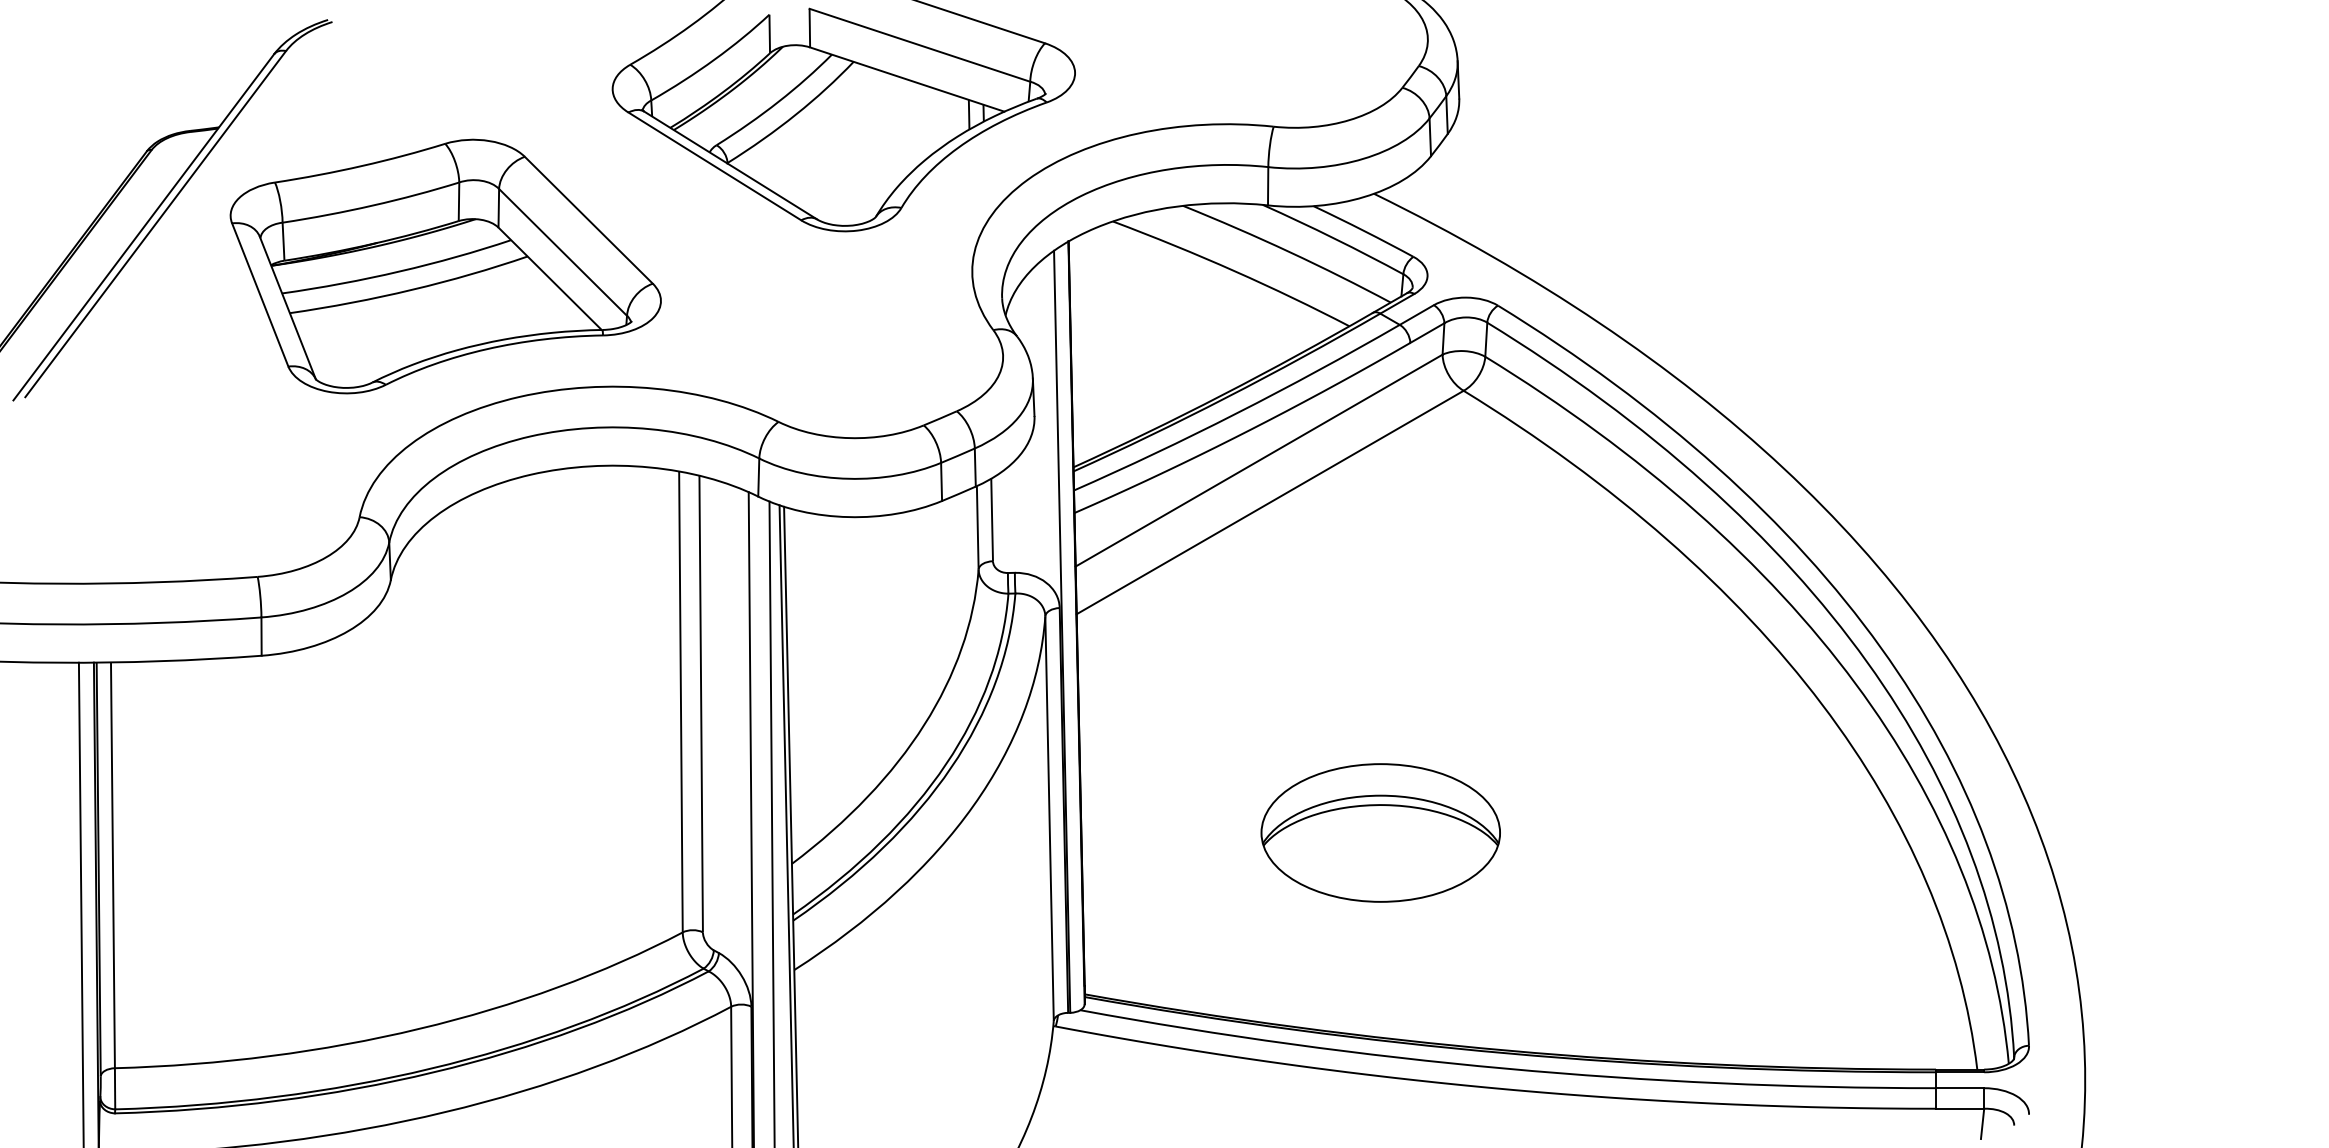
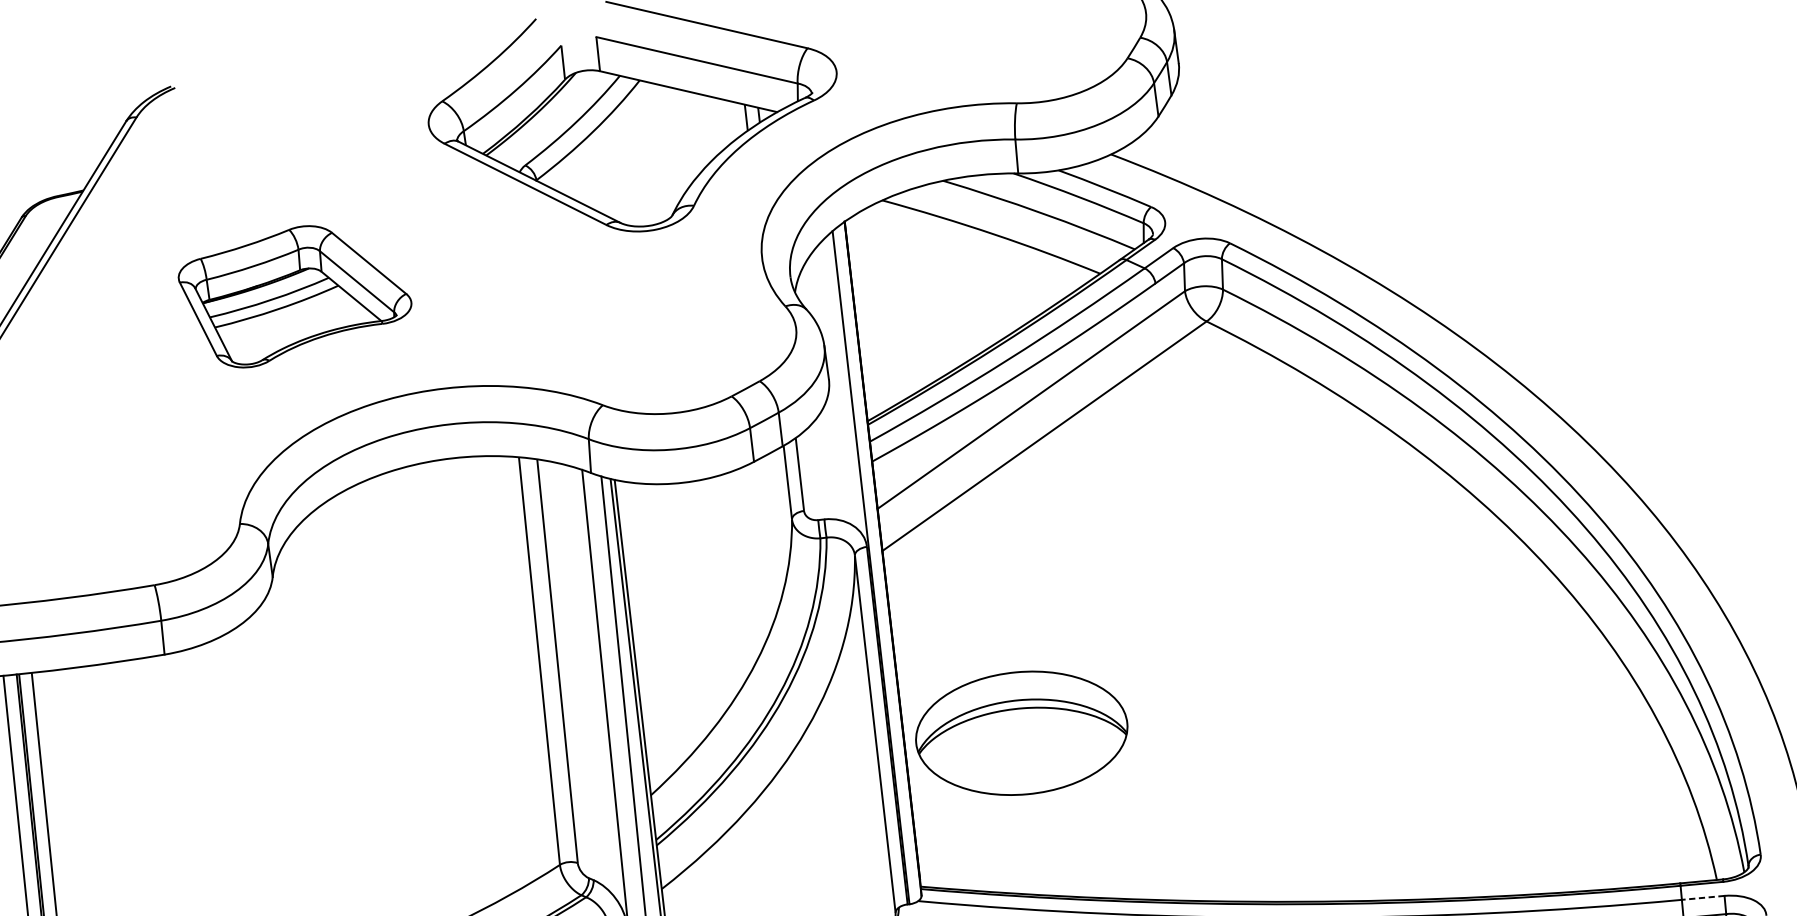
part: (445, 266) -> (295, 295), size x0.6
part: (1380, 832) -> (1021, 732), moved
line: (1959, 1088) -> (1702, 898), solid -> dashed

